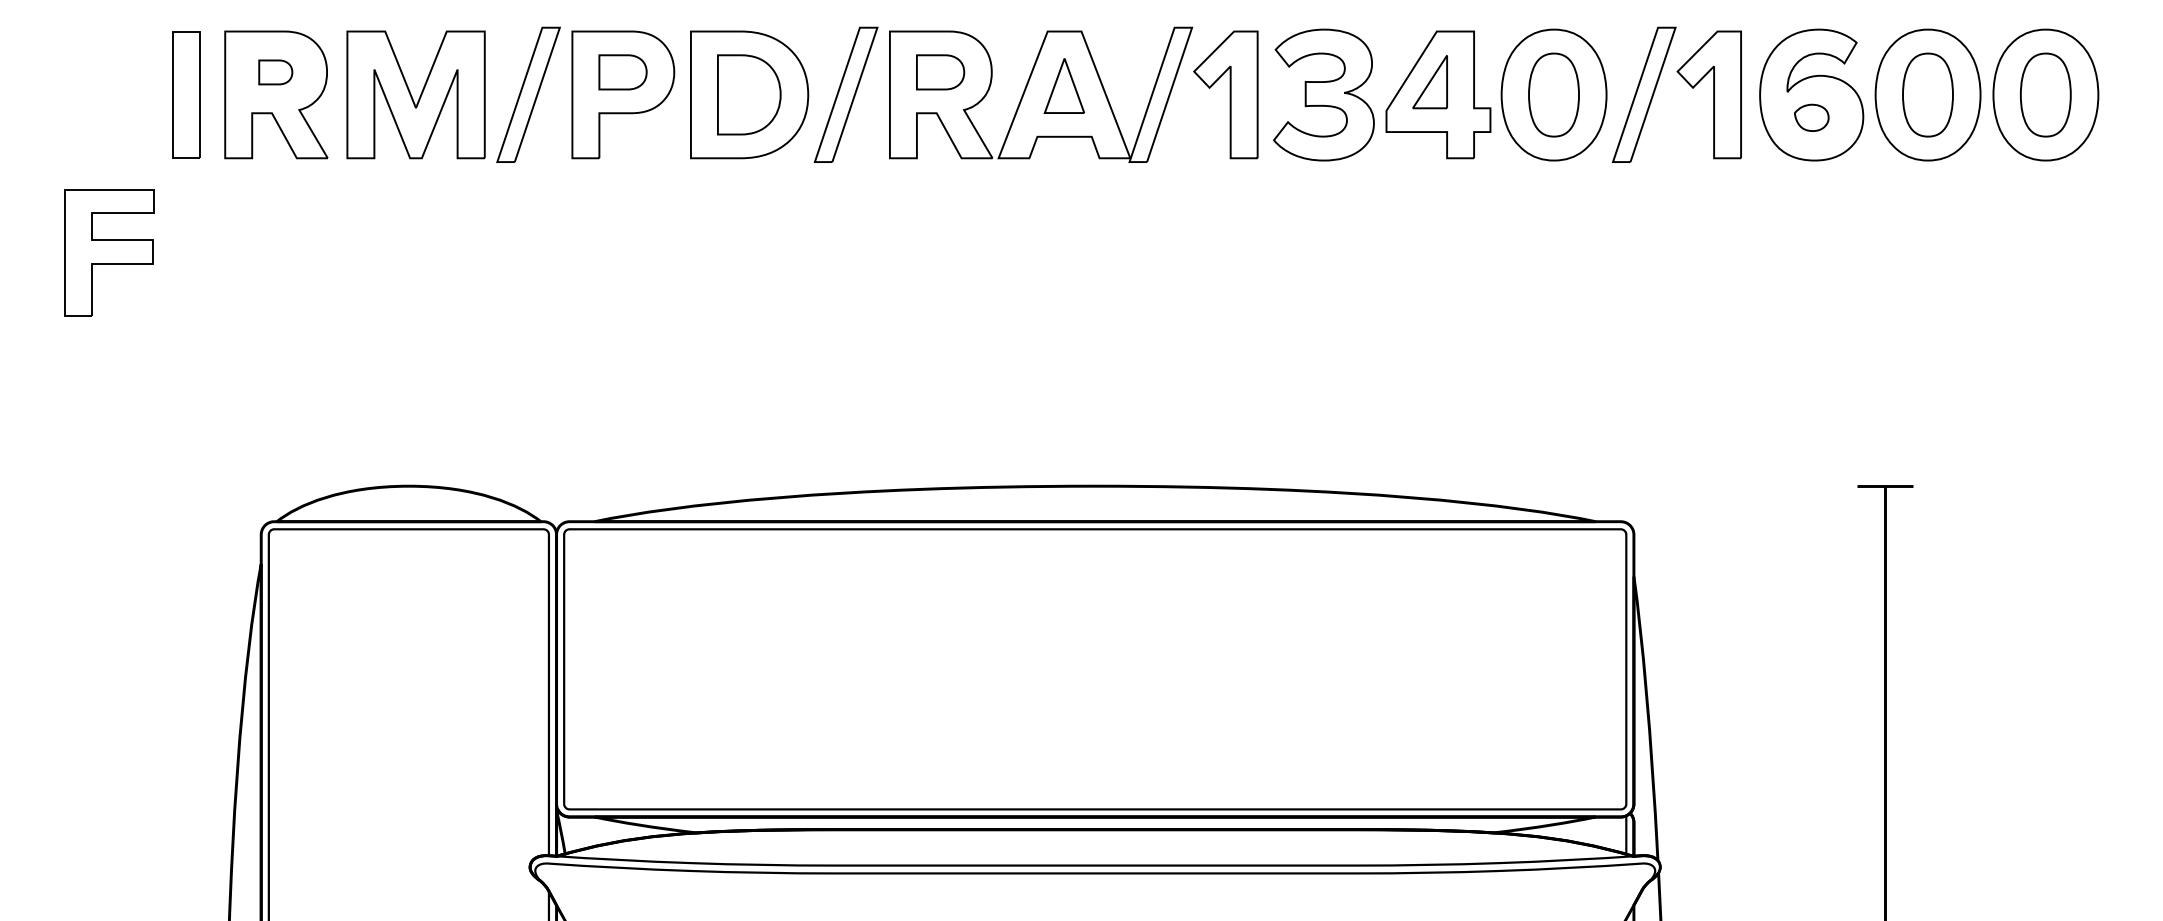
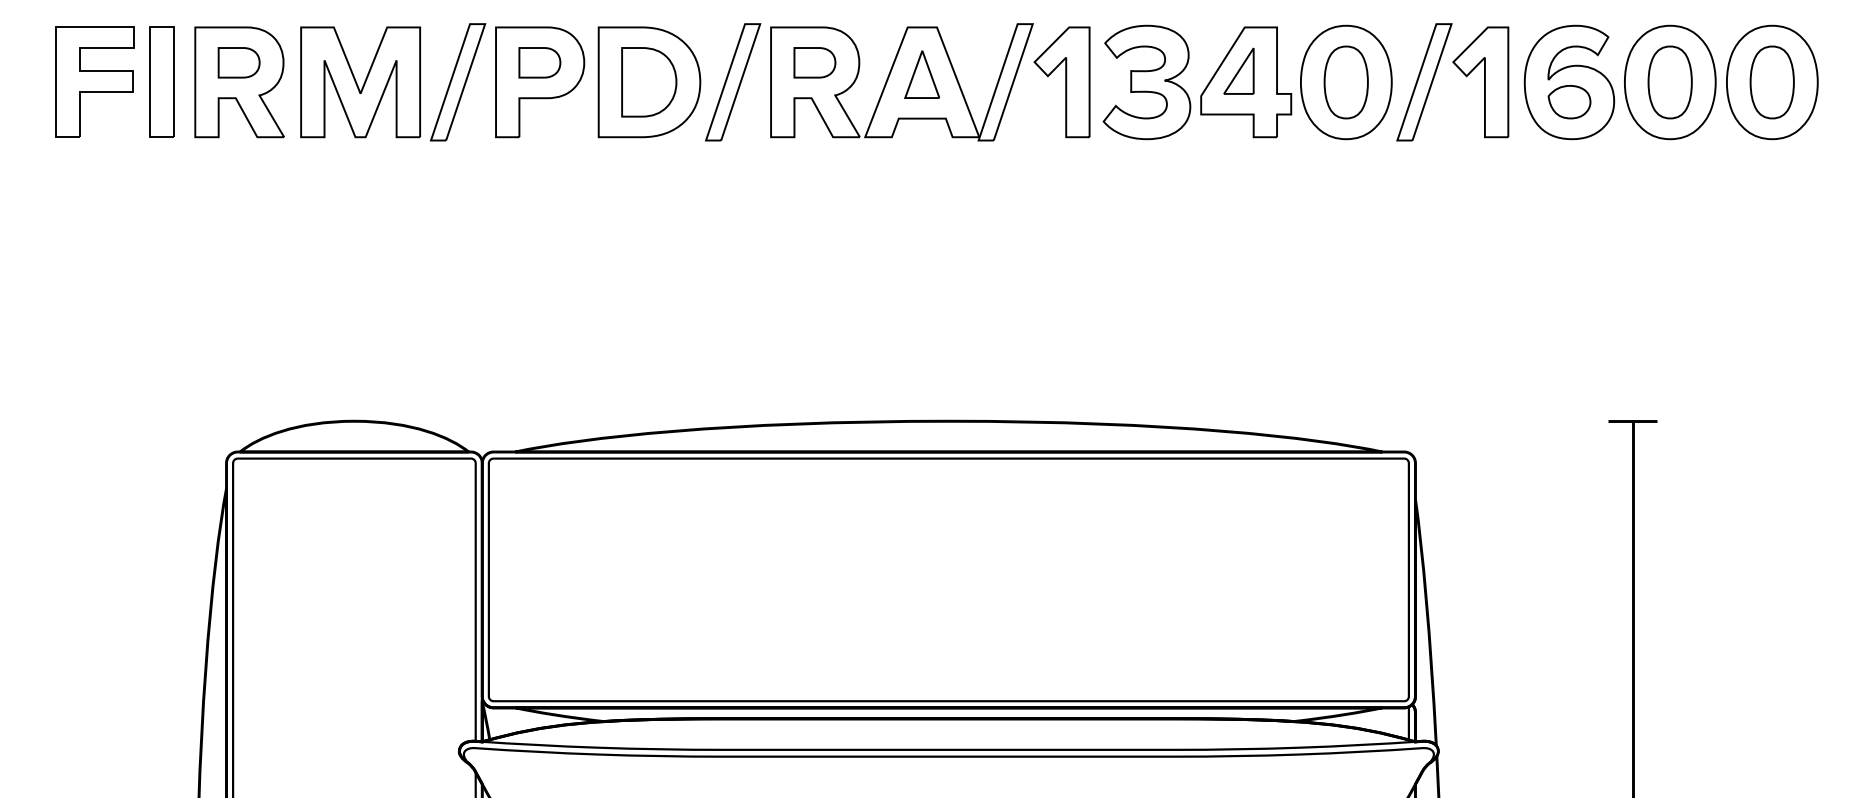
part: (275, 72) -> (238, 62), size x1.43
part: (1811, 118) -> (1569, 102), size x1.43
part: (108, 252) -> (94, 81), moved

